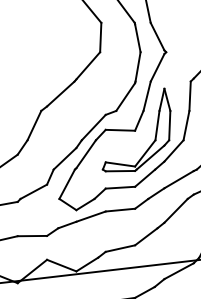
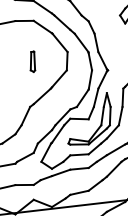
part: (45, 38) -> (32, 61), added

